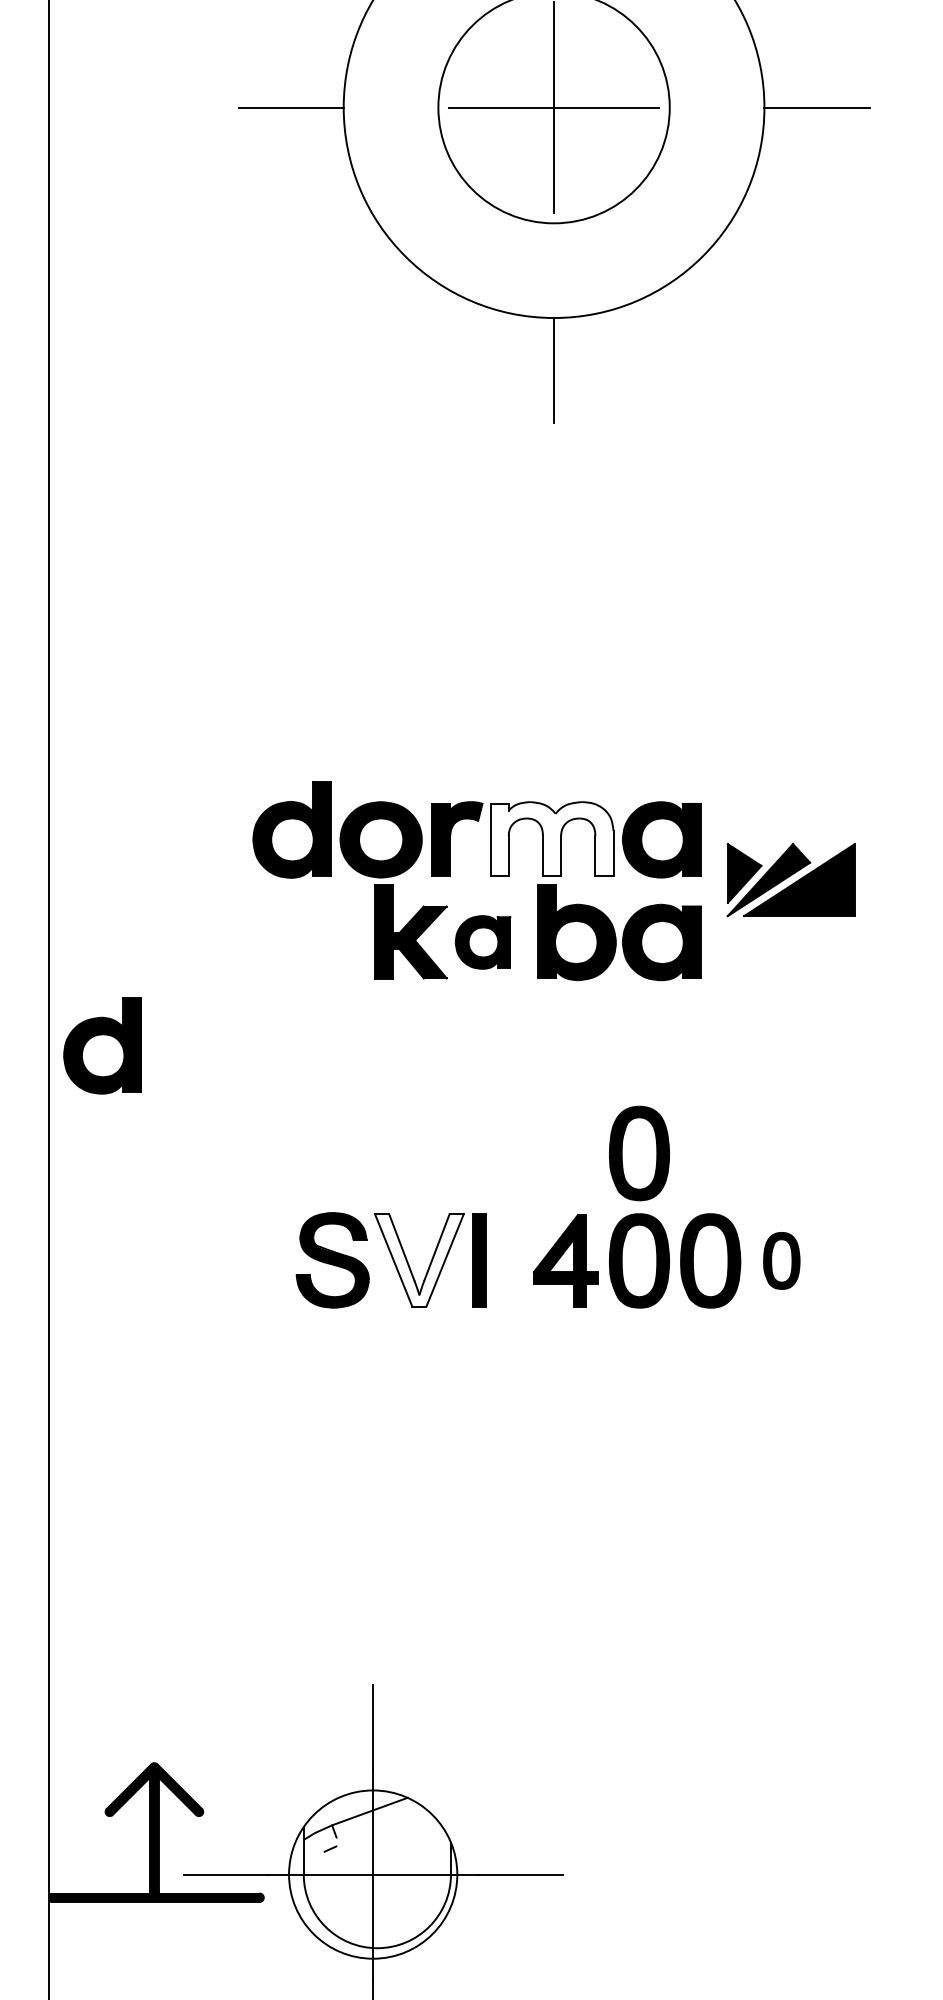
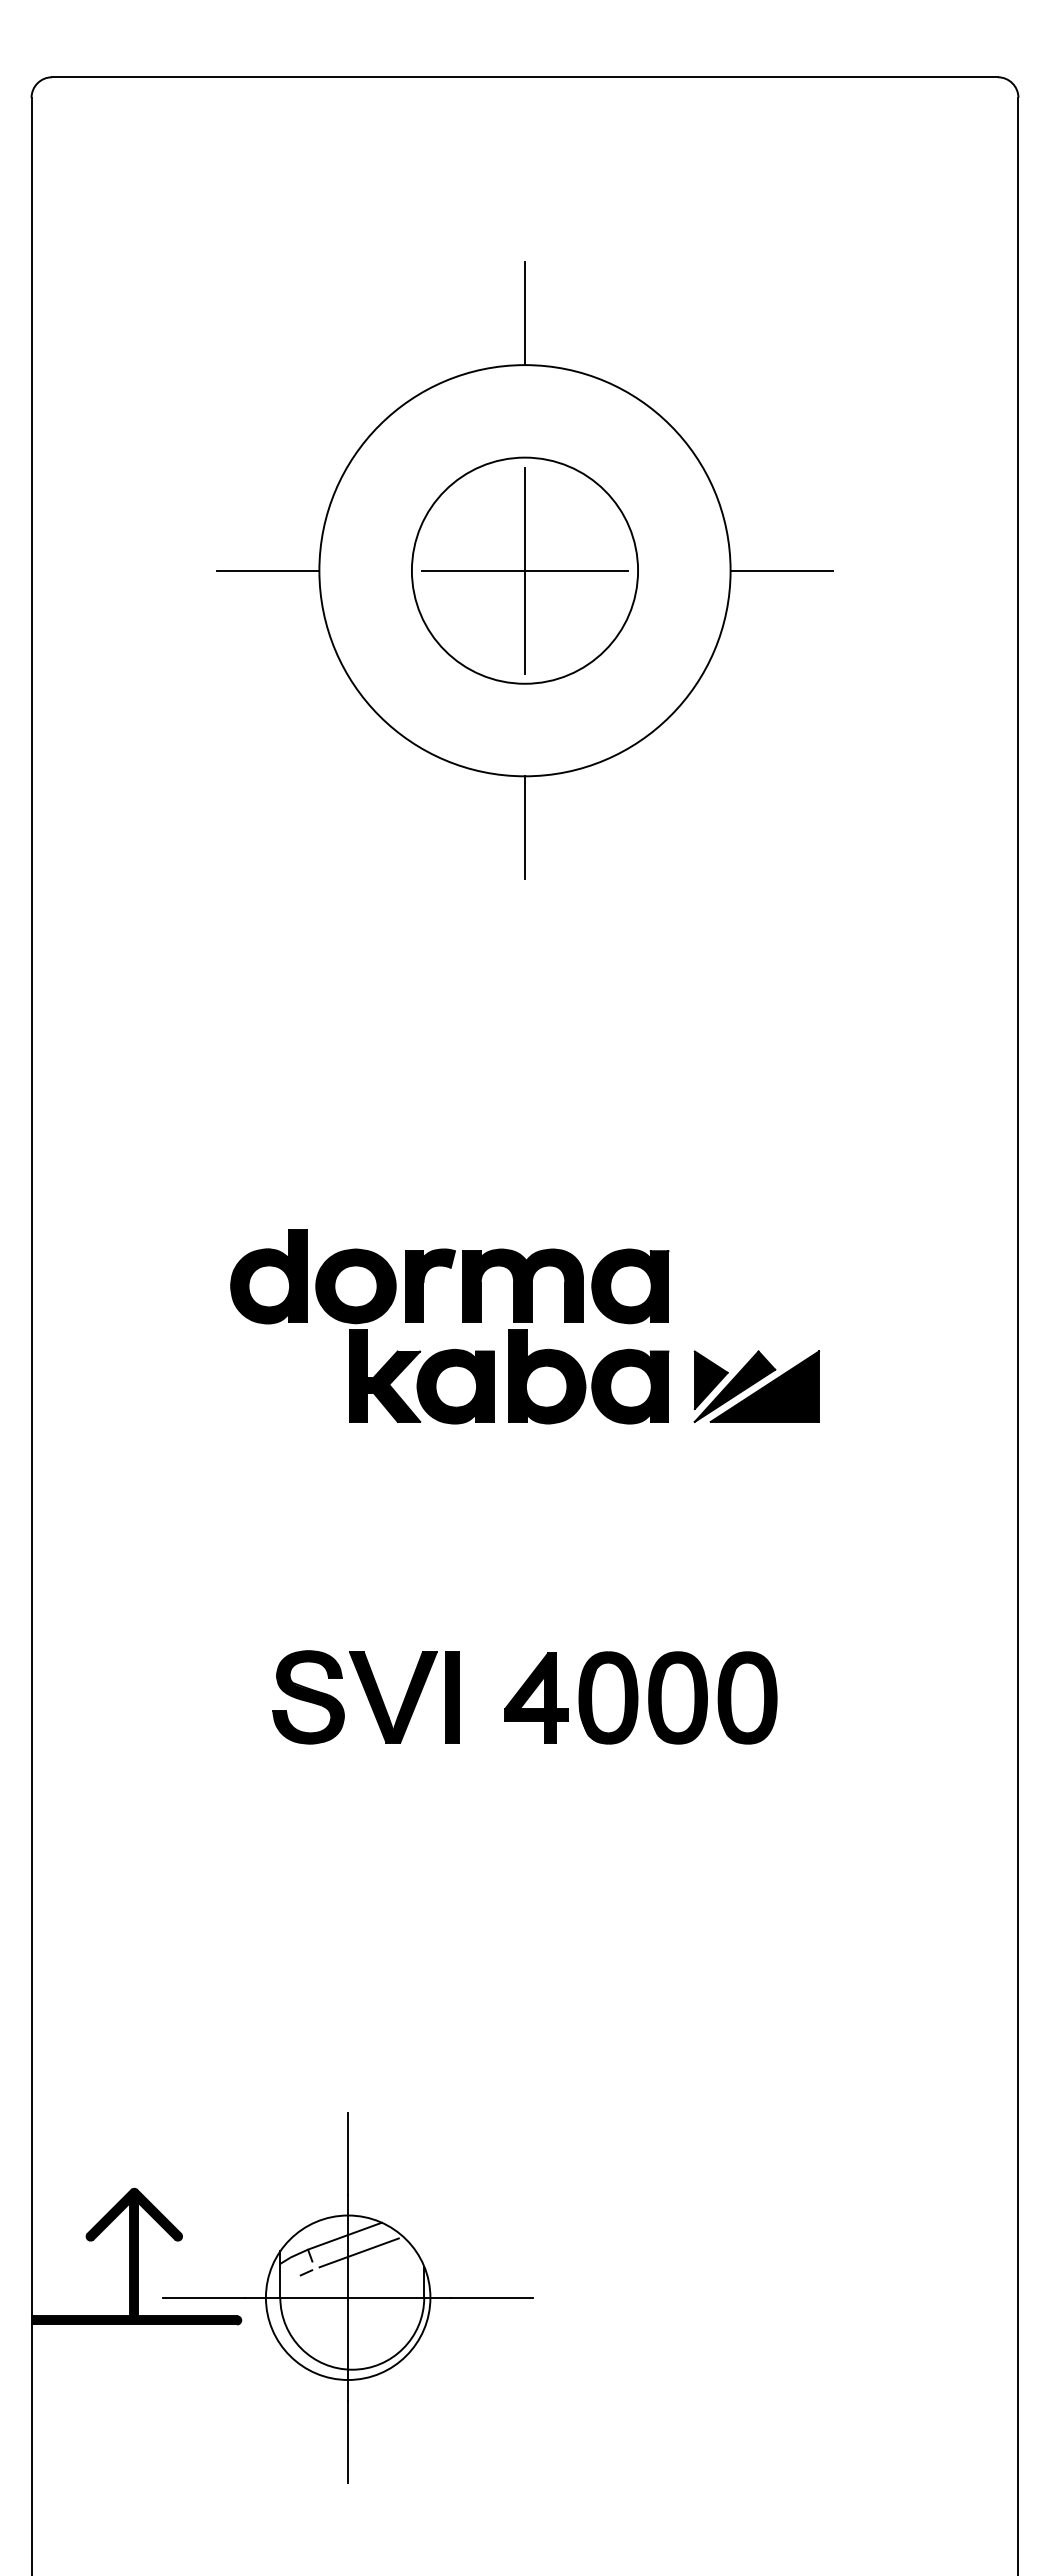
fill: (551, 838) -> (522, 1285), added
part: (790, 879) -> (756, 1386), moved
part: (482, 942) -> (455, 1386), size x1.43
part: (102, 1045) -> (83, 1487), removed
part: (639, 1153) -> (608, 1592), removed
fill: (418, 1260) -> (392, 1697), added
part: (781, 1260) -> (747, 1697), size x1.67
line: (383, 1828) -> (358, 2252), added

